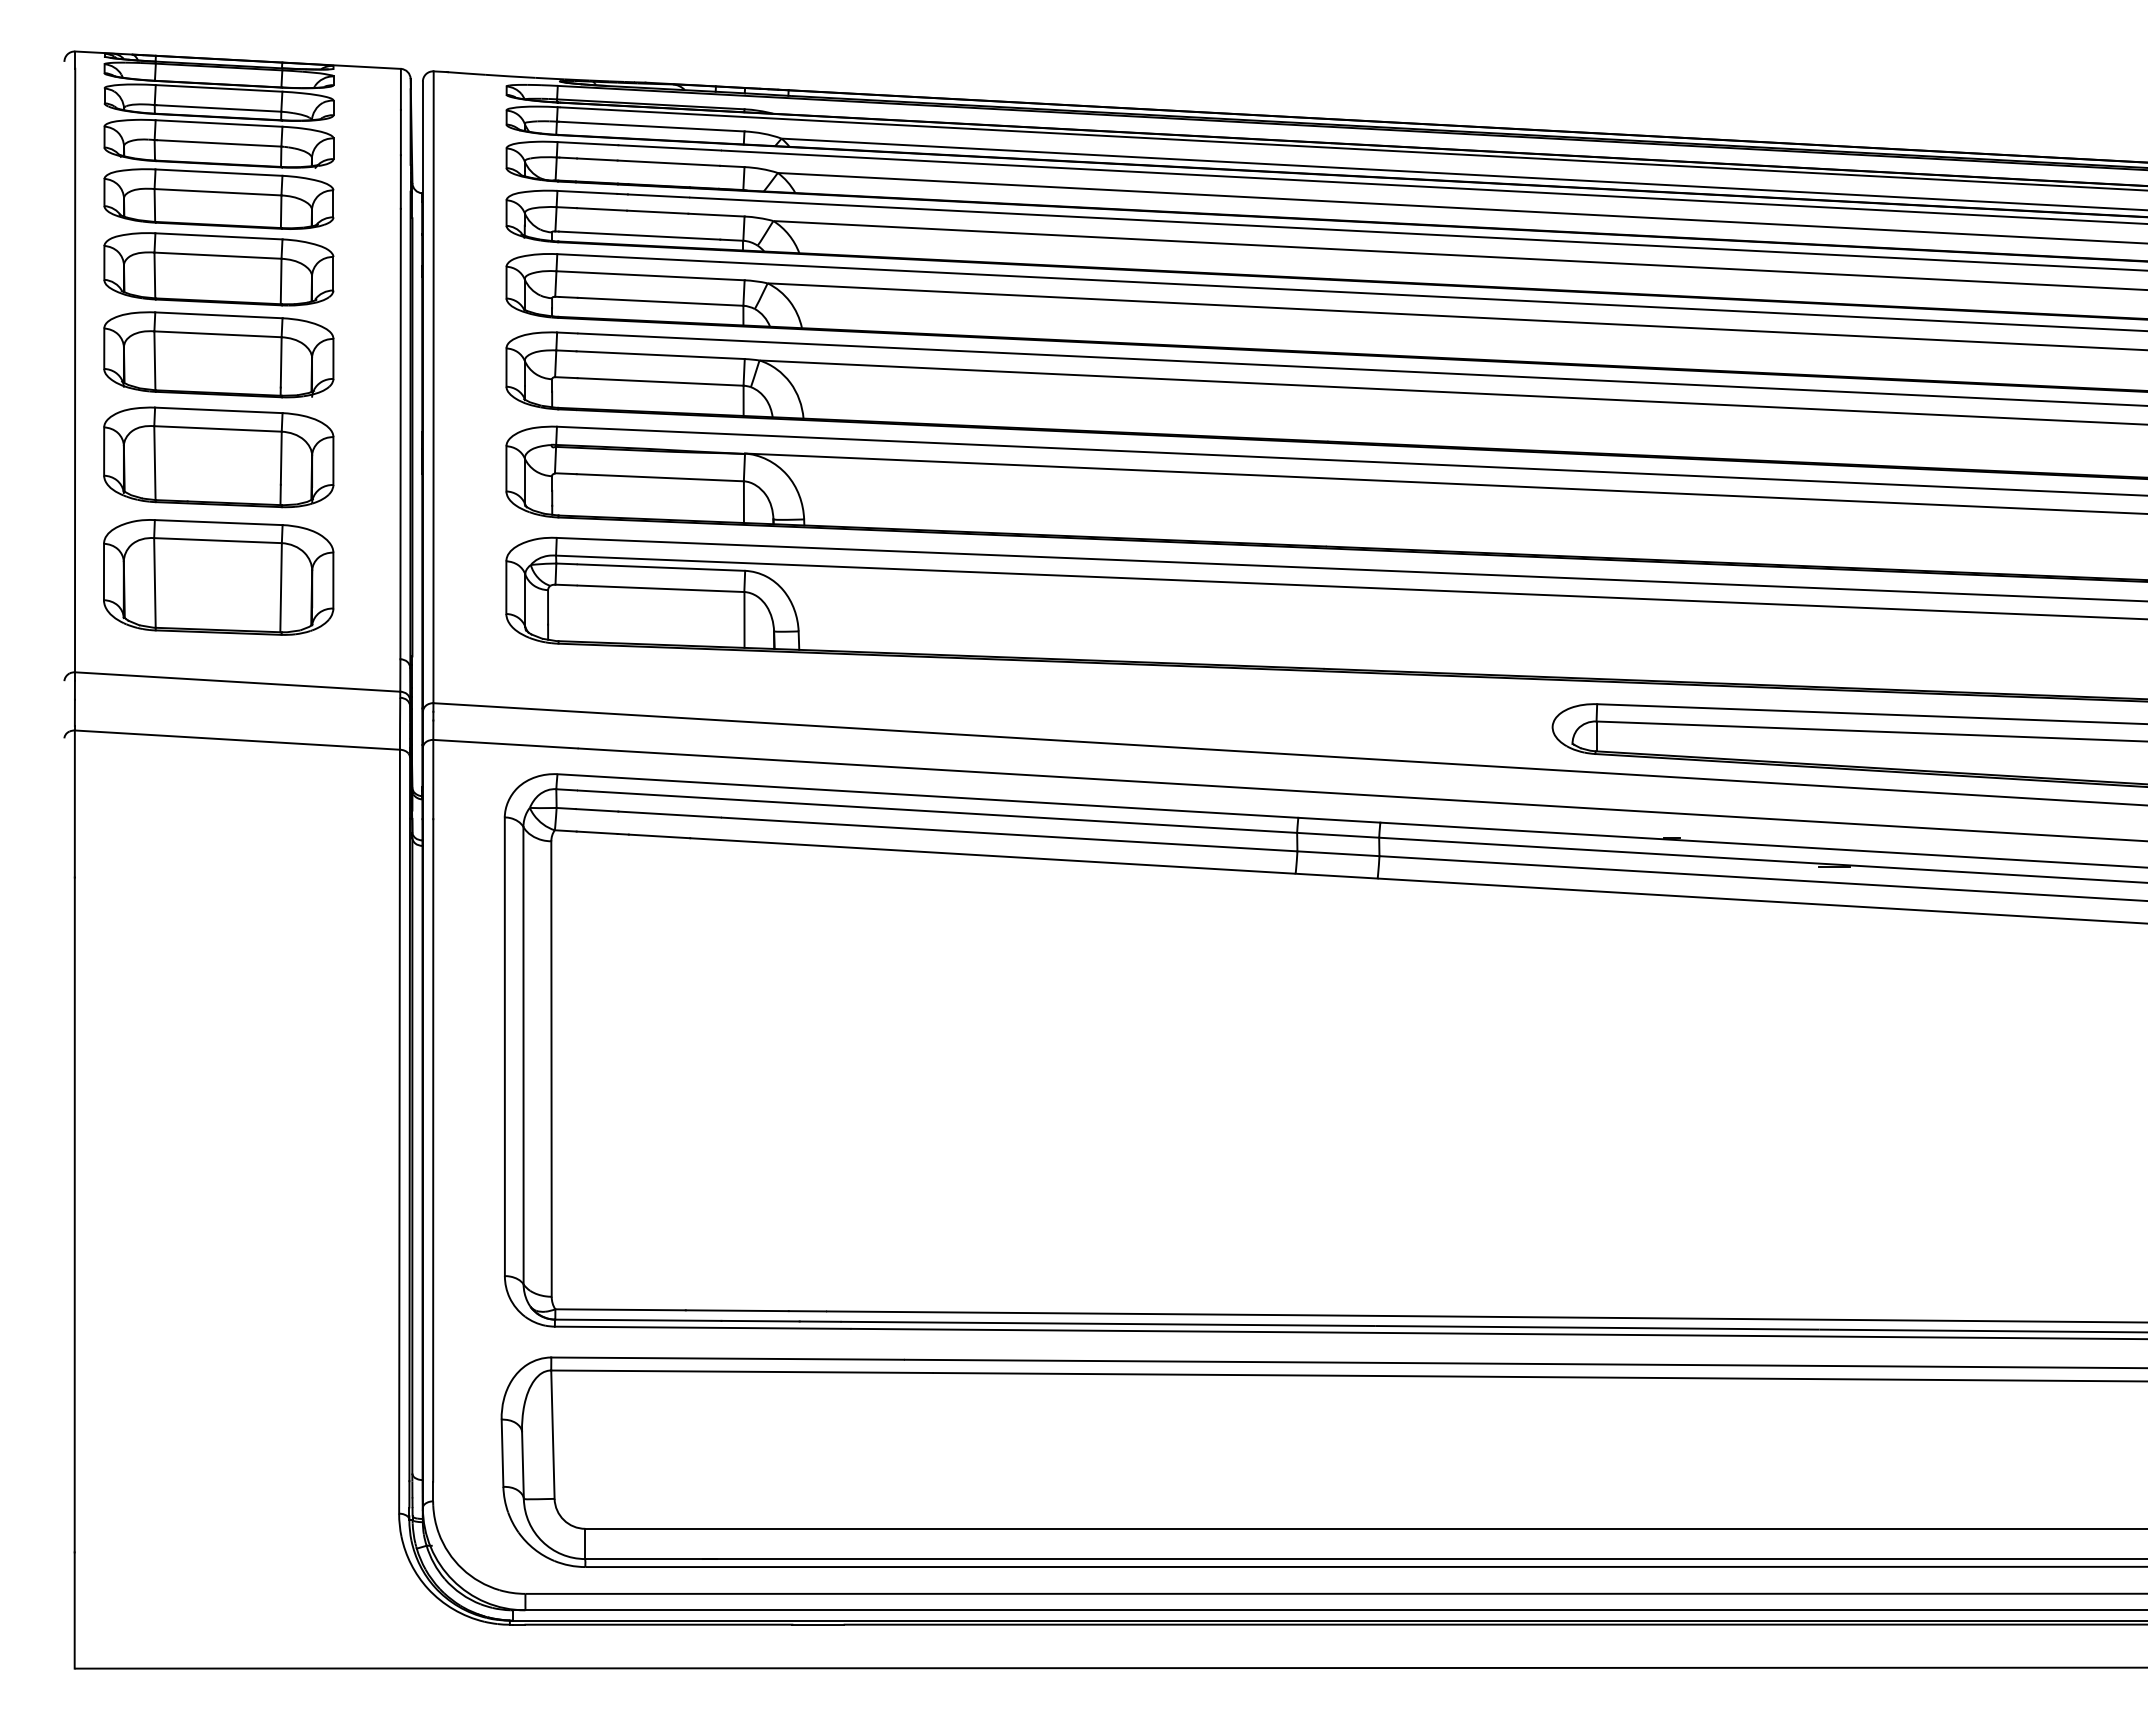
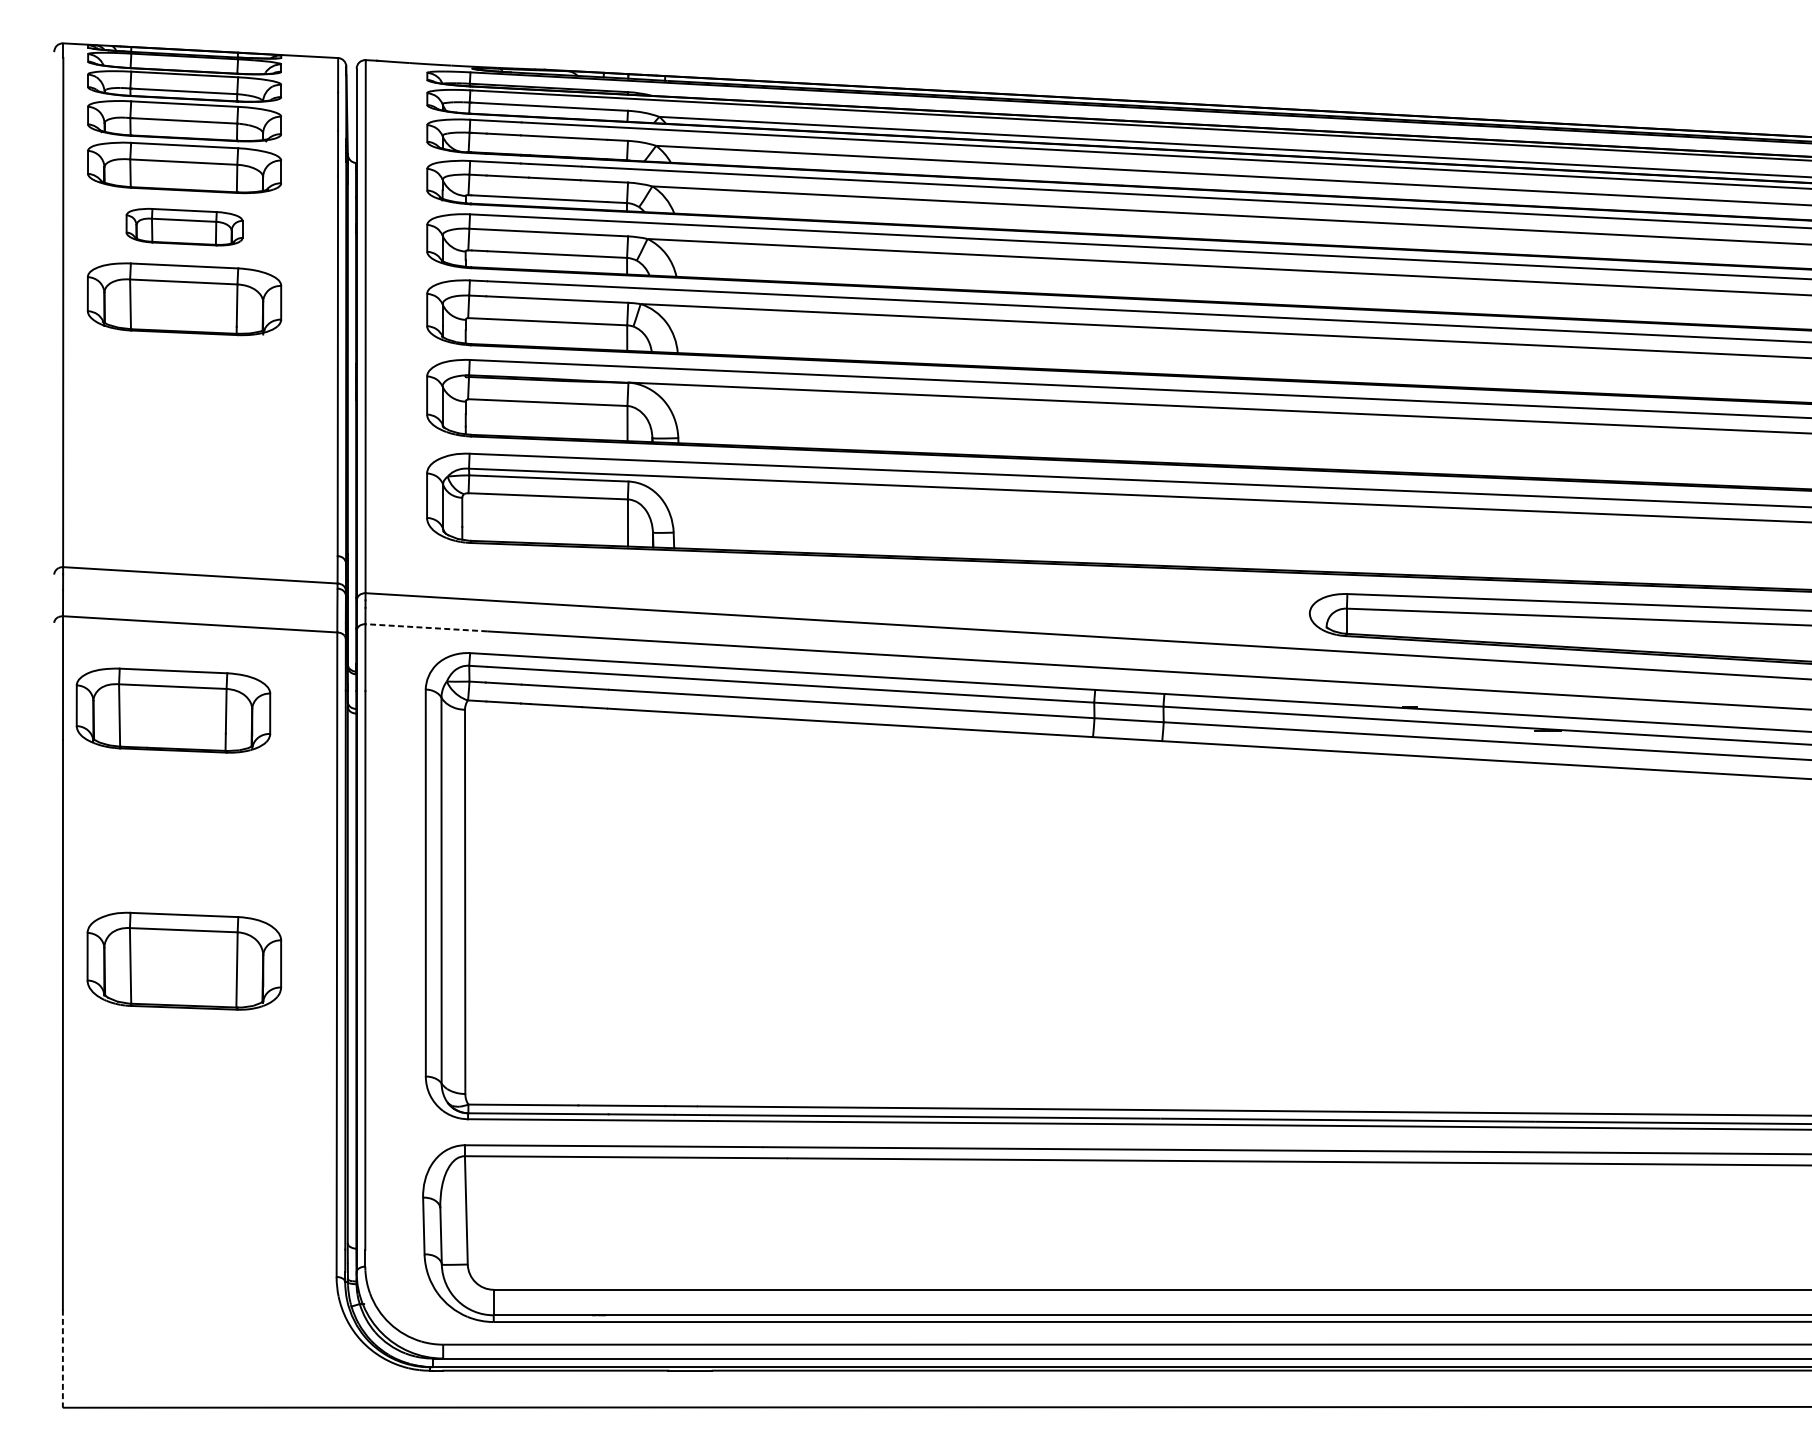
part: (218, 269) -> (184, 227), size x0.6
part: (218, 457) -> (173, 710), moved
part: (218, 577) -> (184, 961), moved
line: (504, 744) -> (425, 628), solid -> dashed
line: (74, 1611) -> (62, 1359), solid -> dashed

